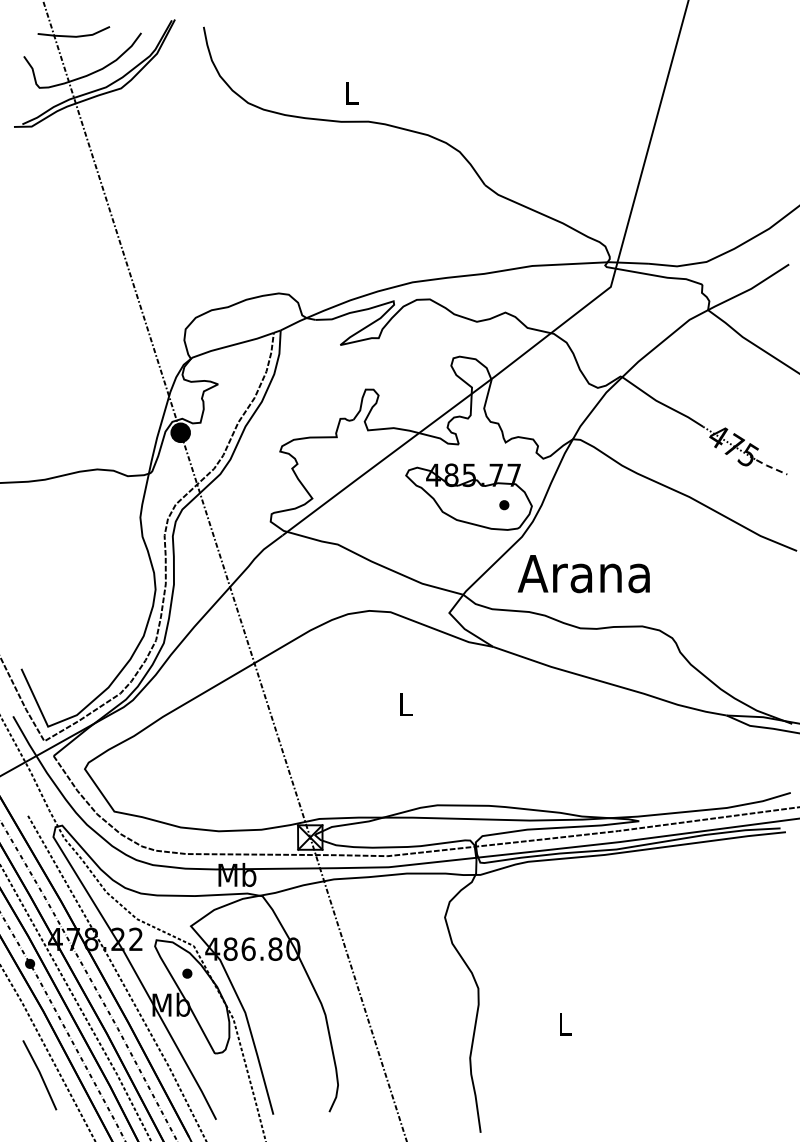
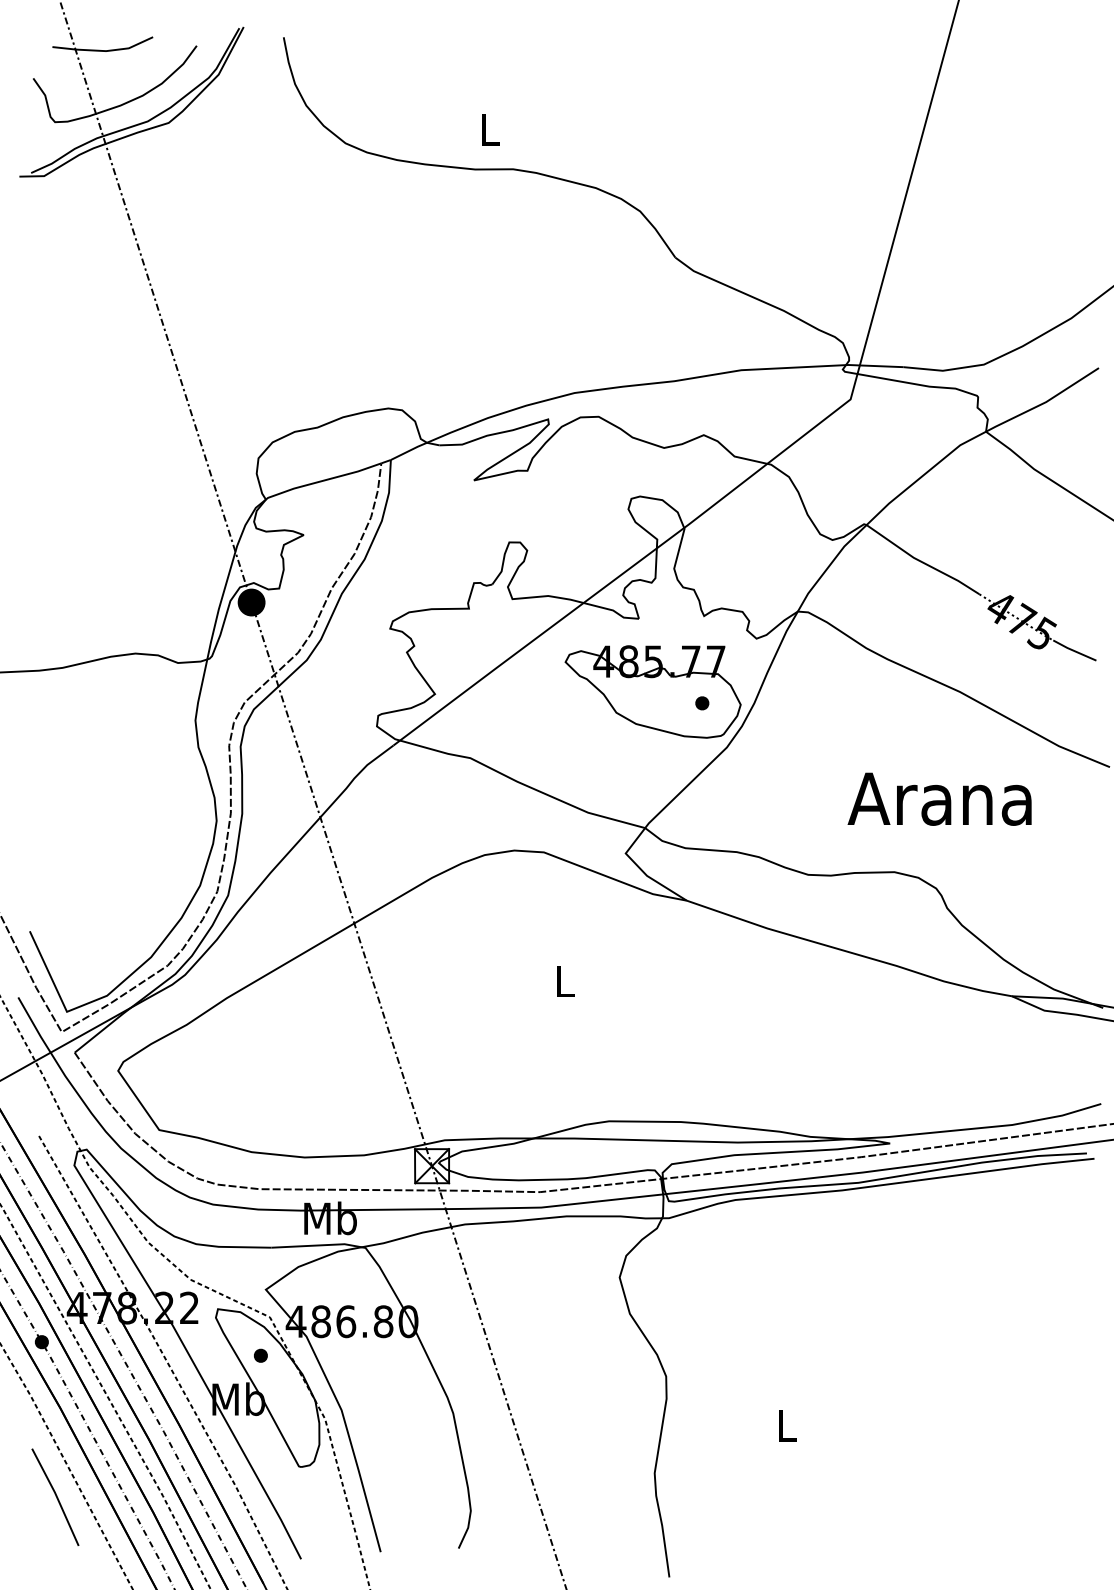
line: (771, 467) -> (1074, 650), dashed -> solid
text: (583, 574) -> (939, 799), moved

